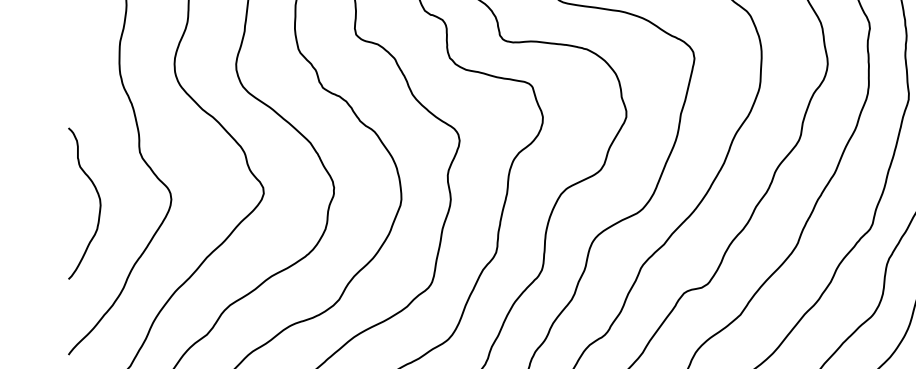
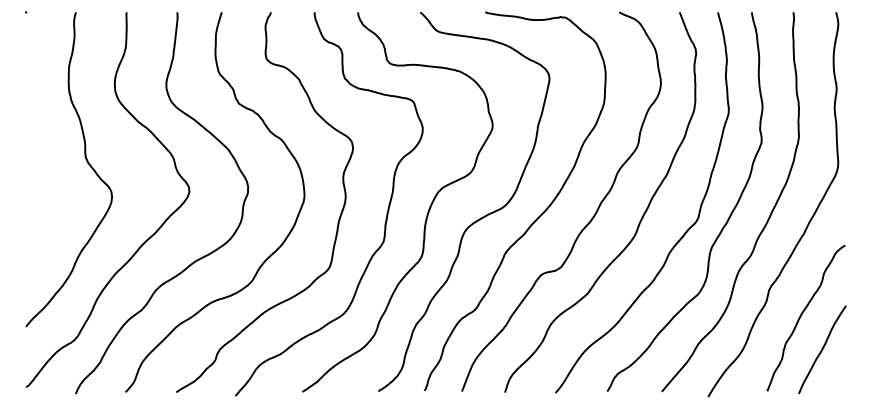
curve: (98, 203) -> (51, 200), removed

